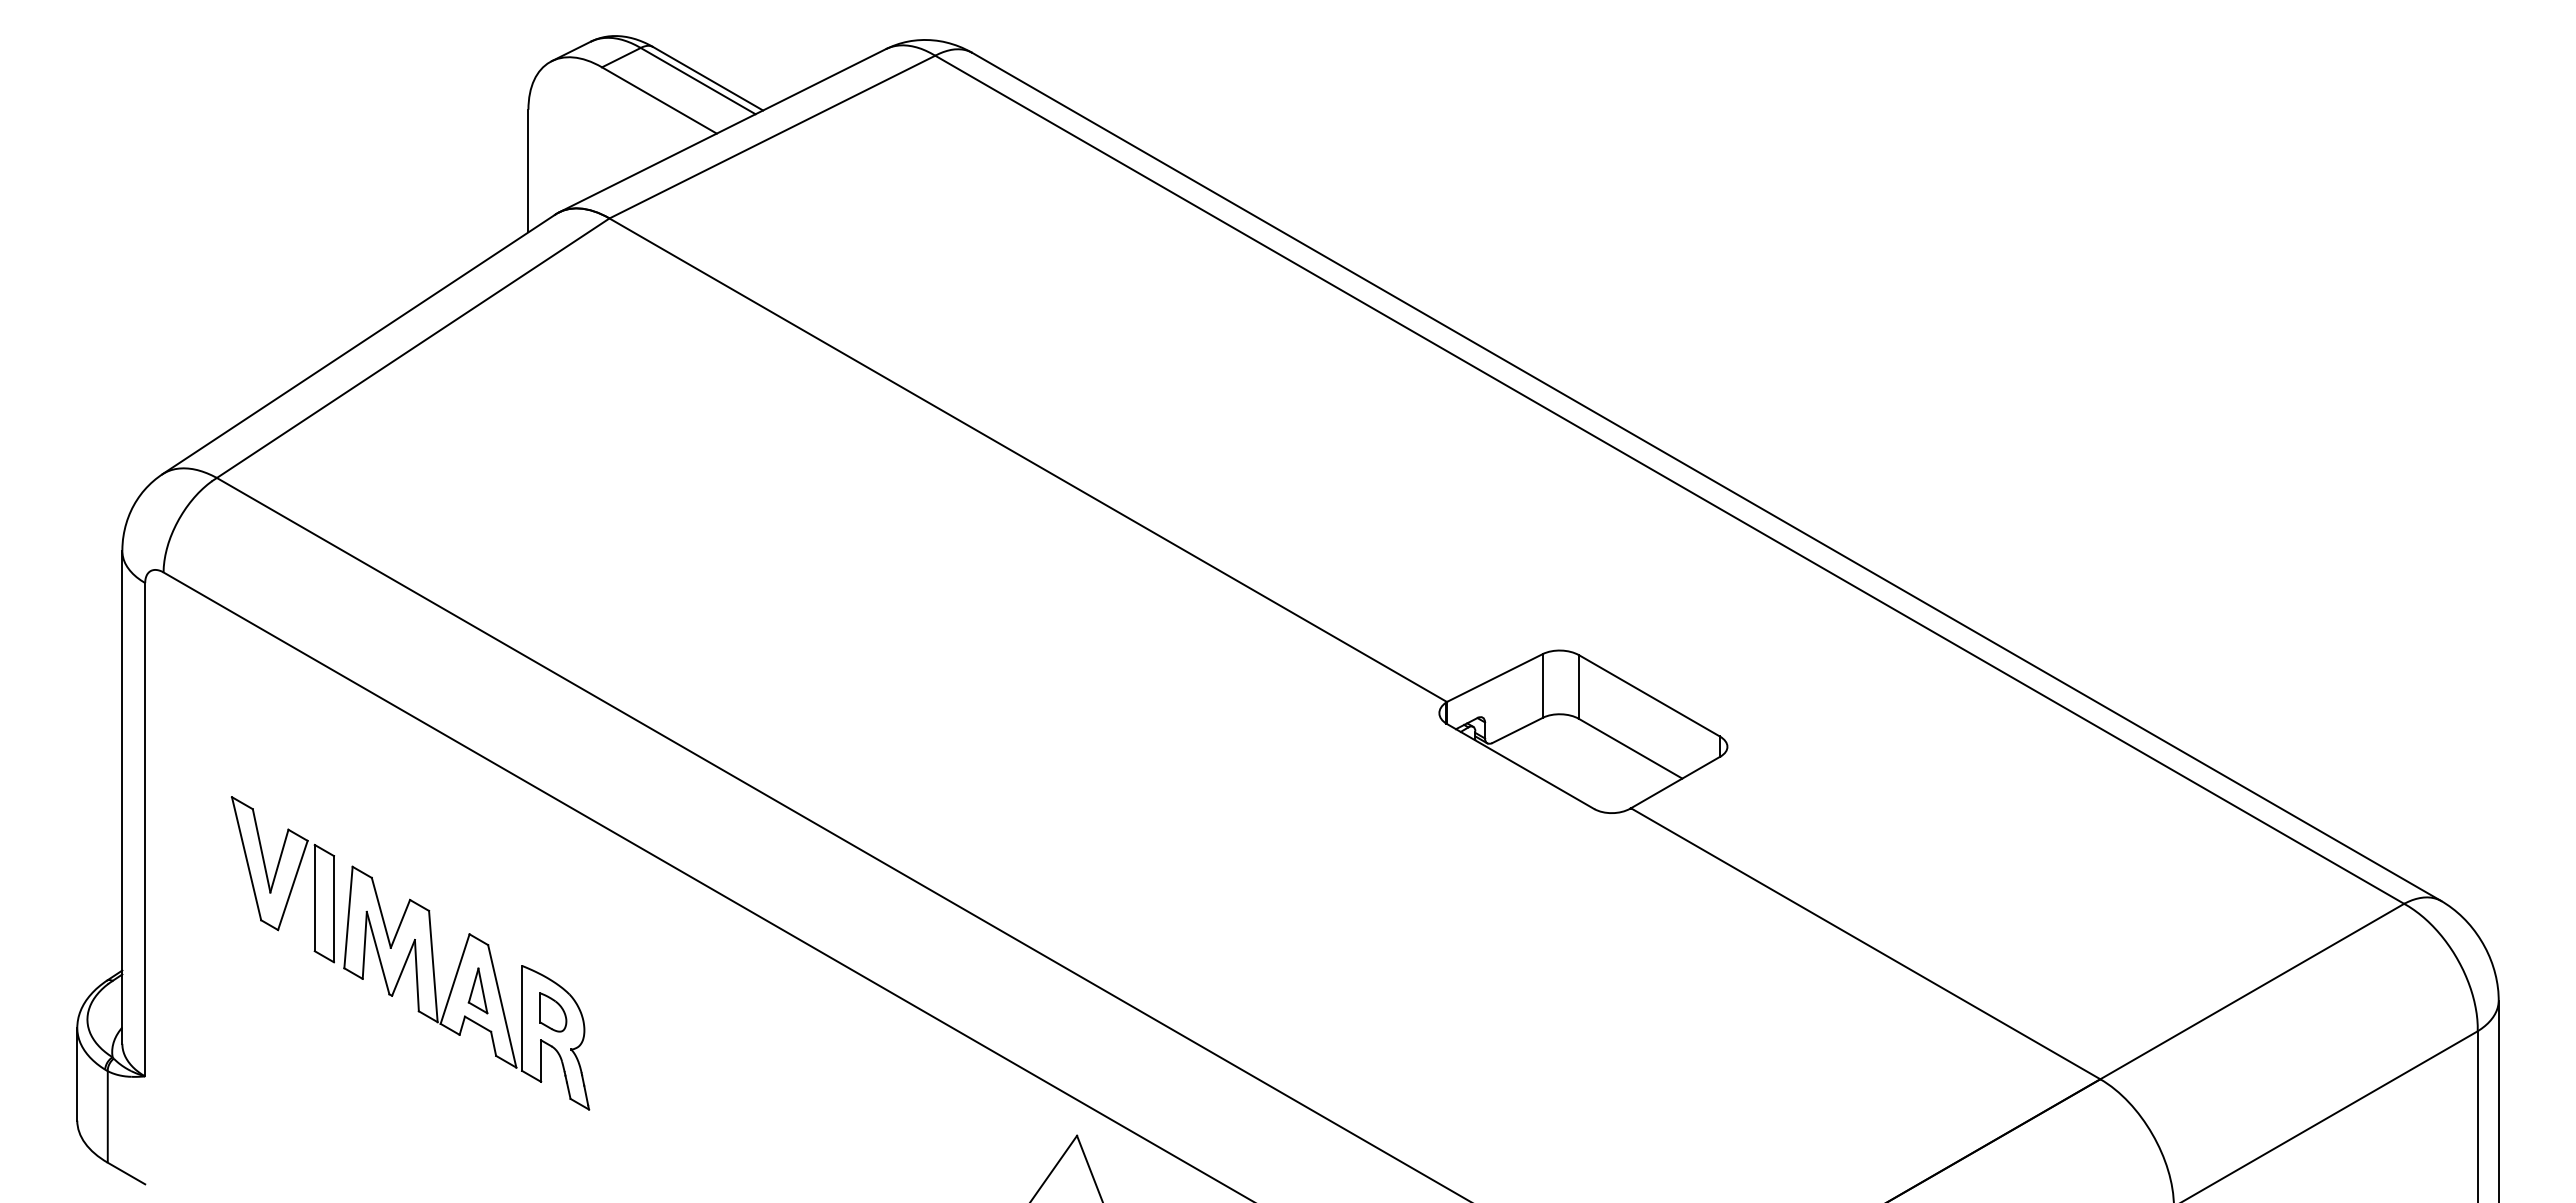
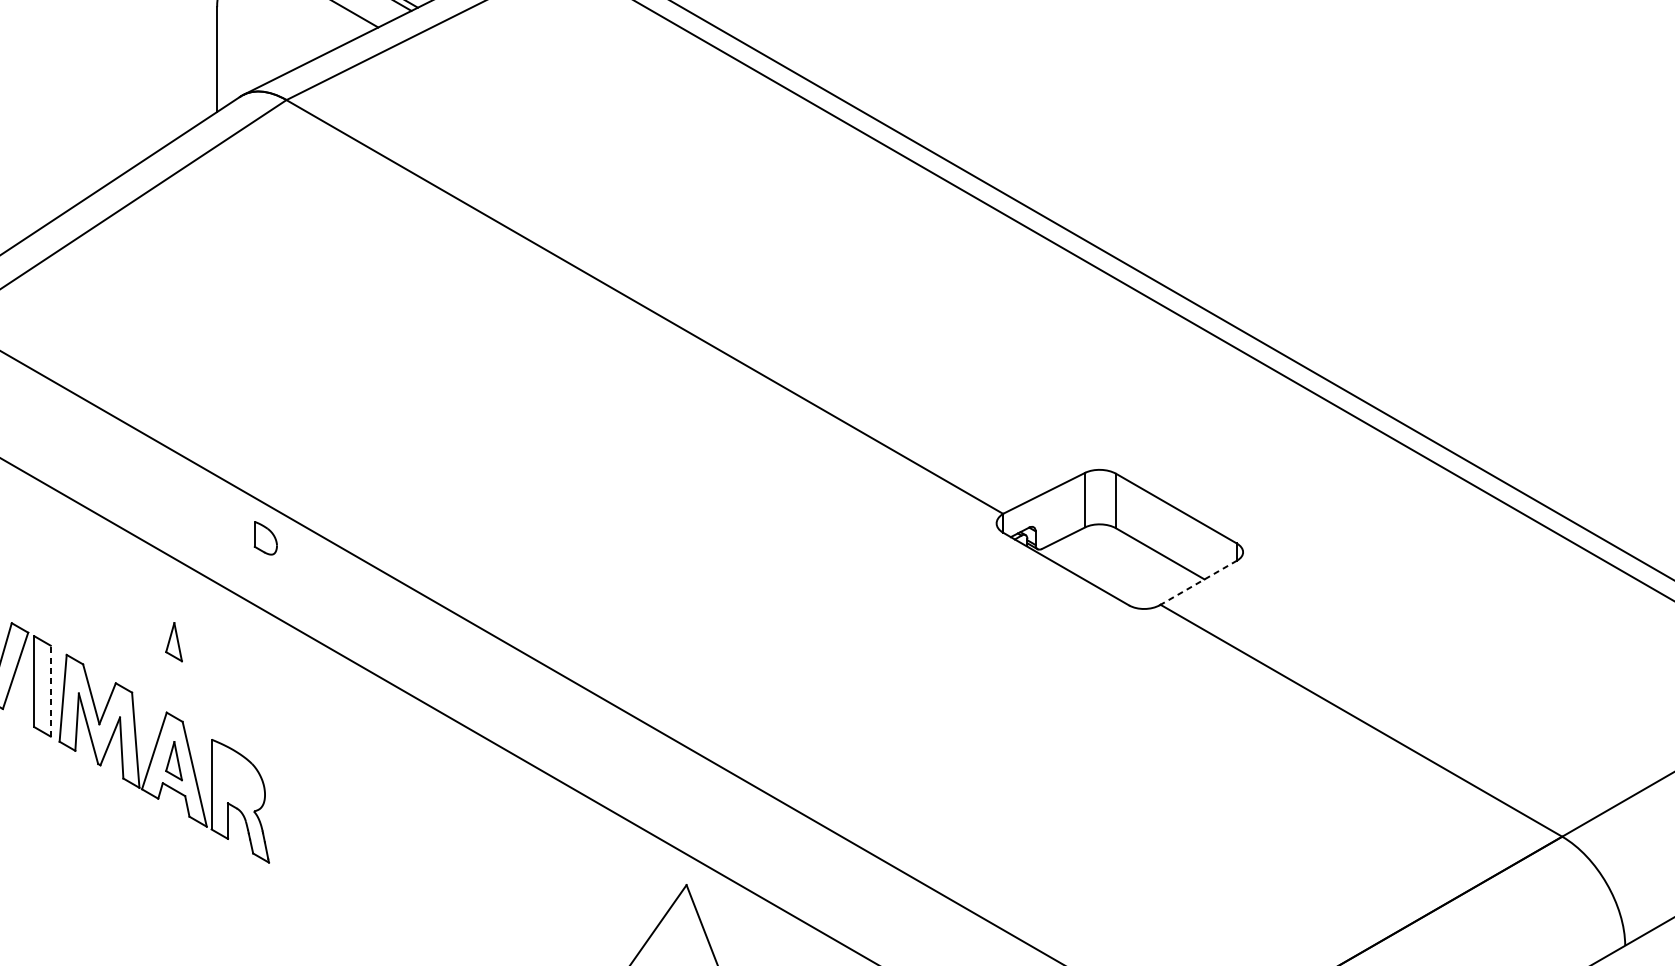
line: (1675, 782) -> (1198, 582), solid -> dashed
part: (477, 851) -> (173, 641), added
line: (334, 908) -> (51, 690), solid -> dashed
part: (553, 1012) -> (265, 538), moved

